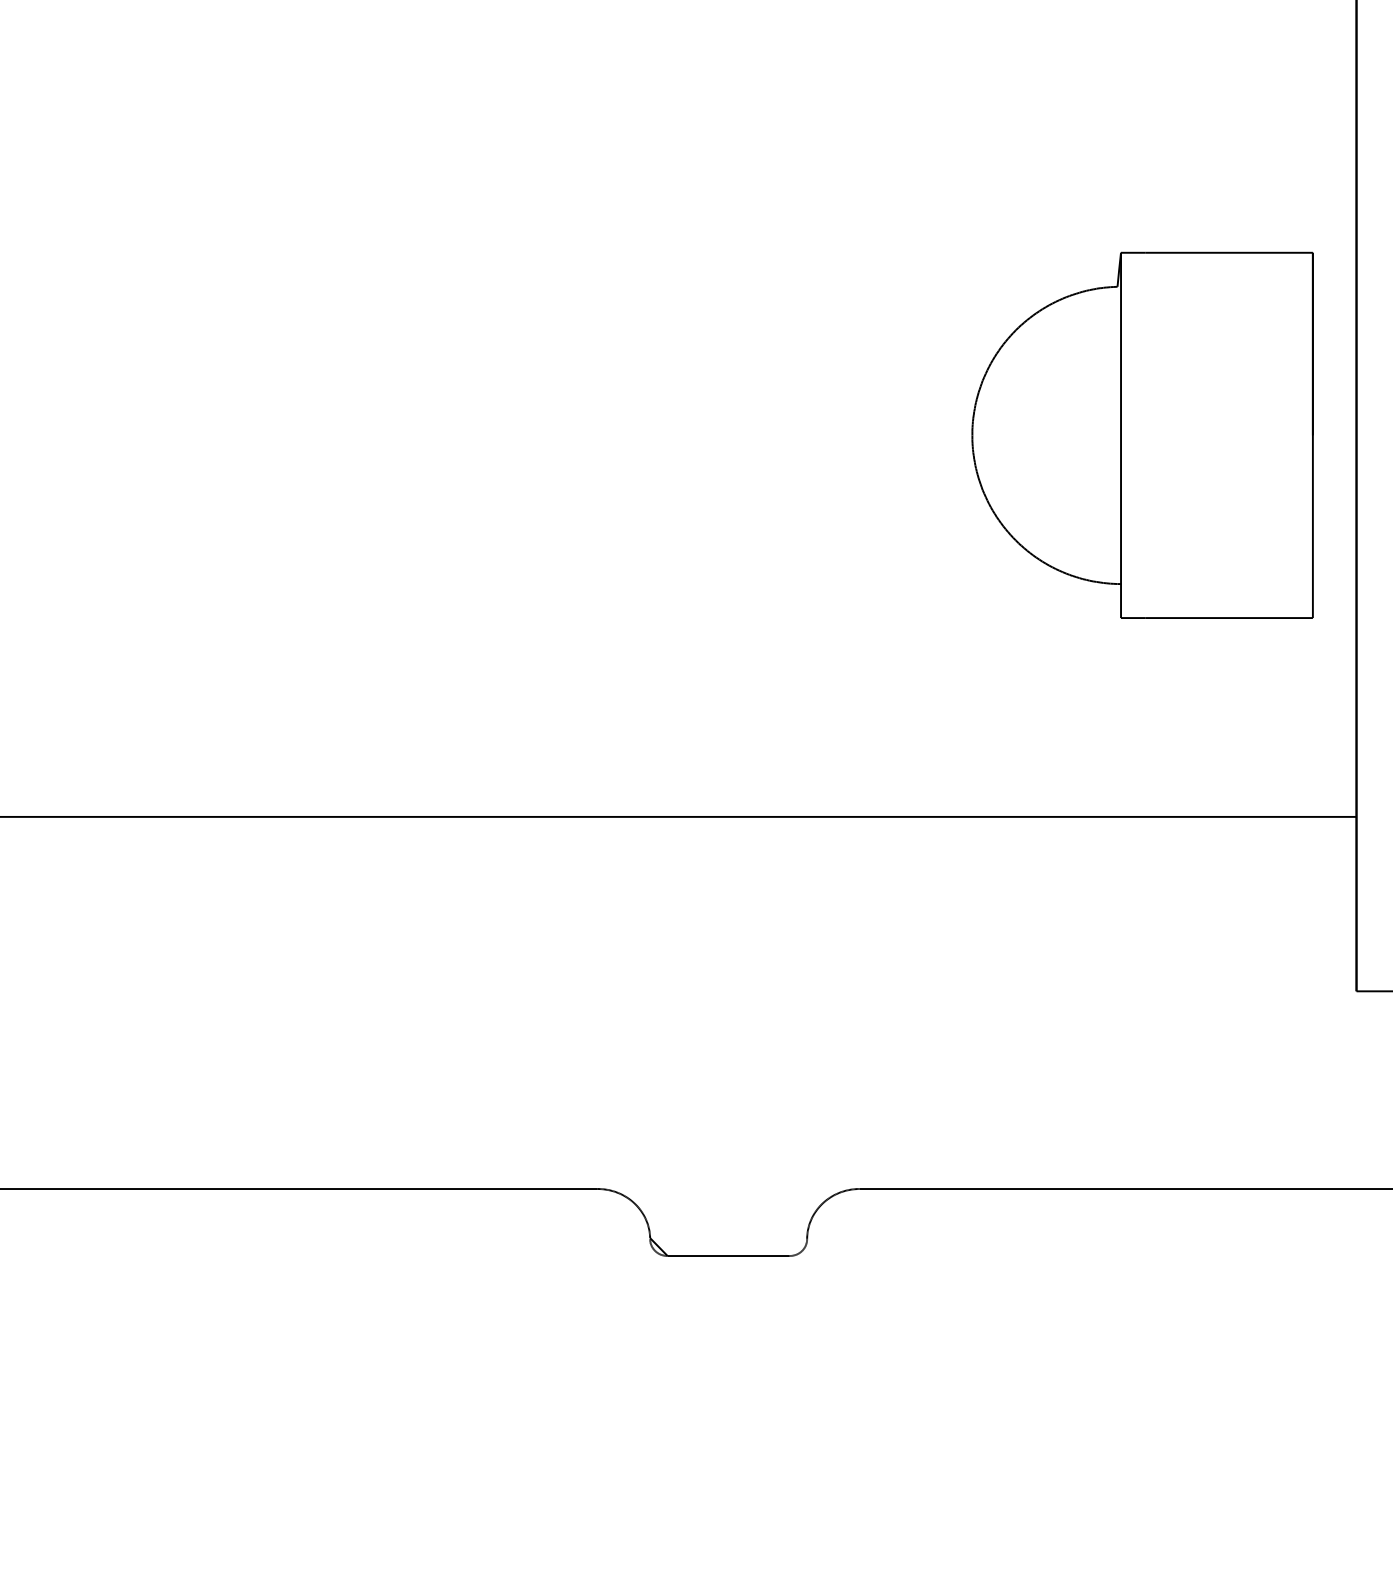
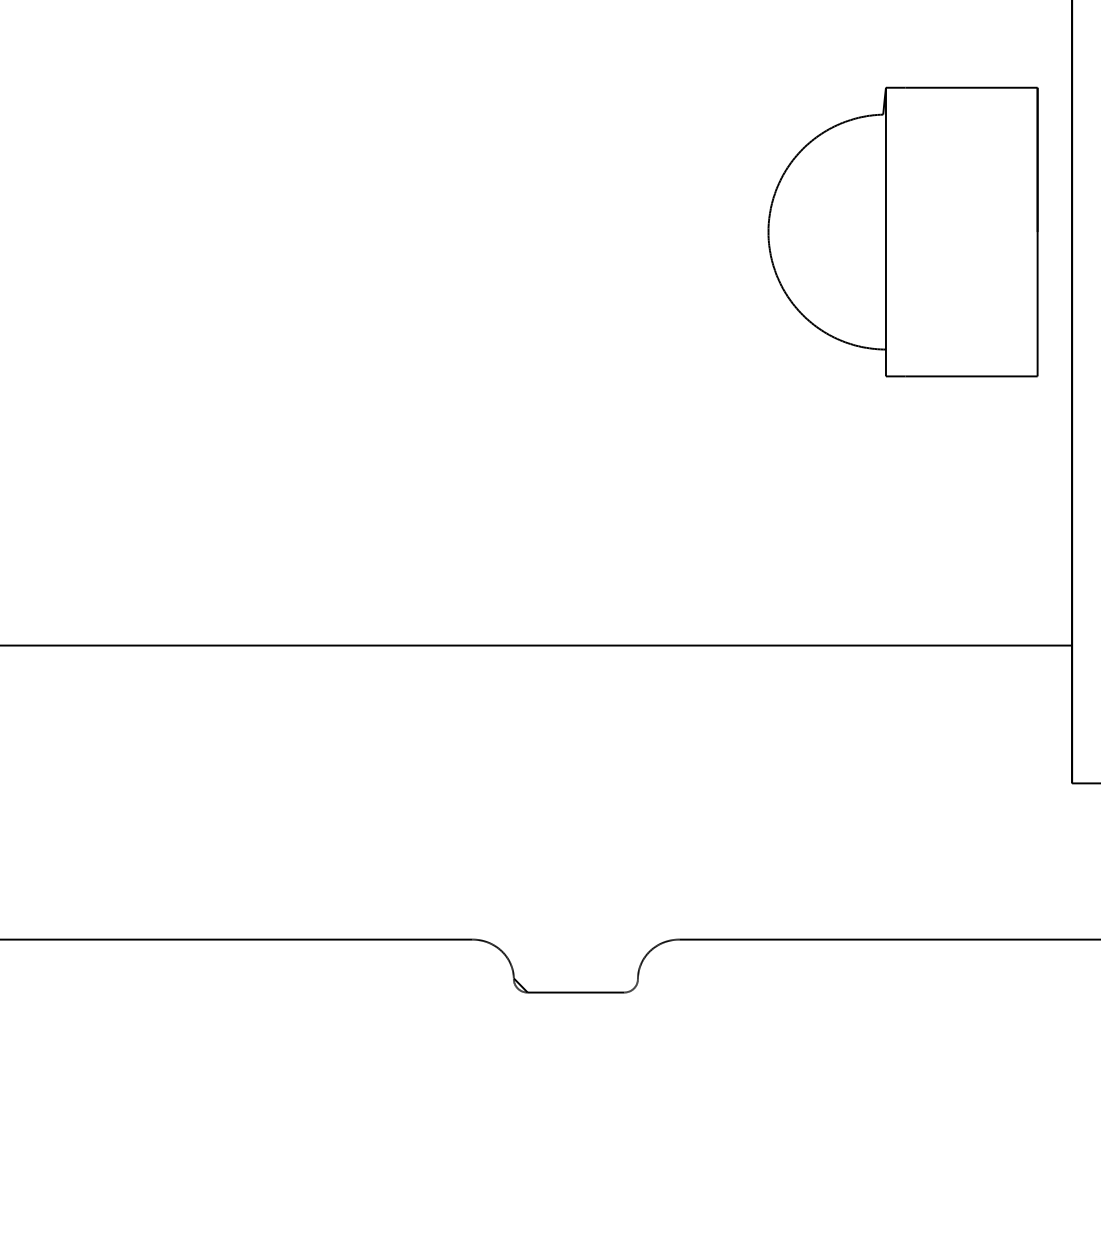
part: (1141, 434) -> (902, 231), moved

